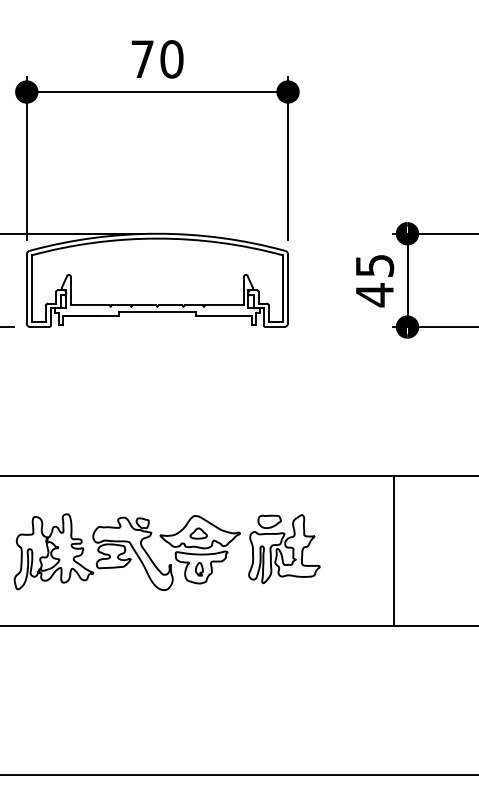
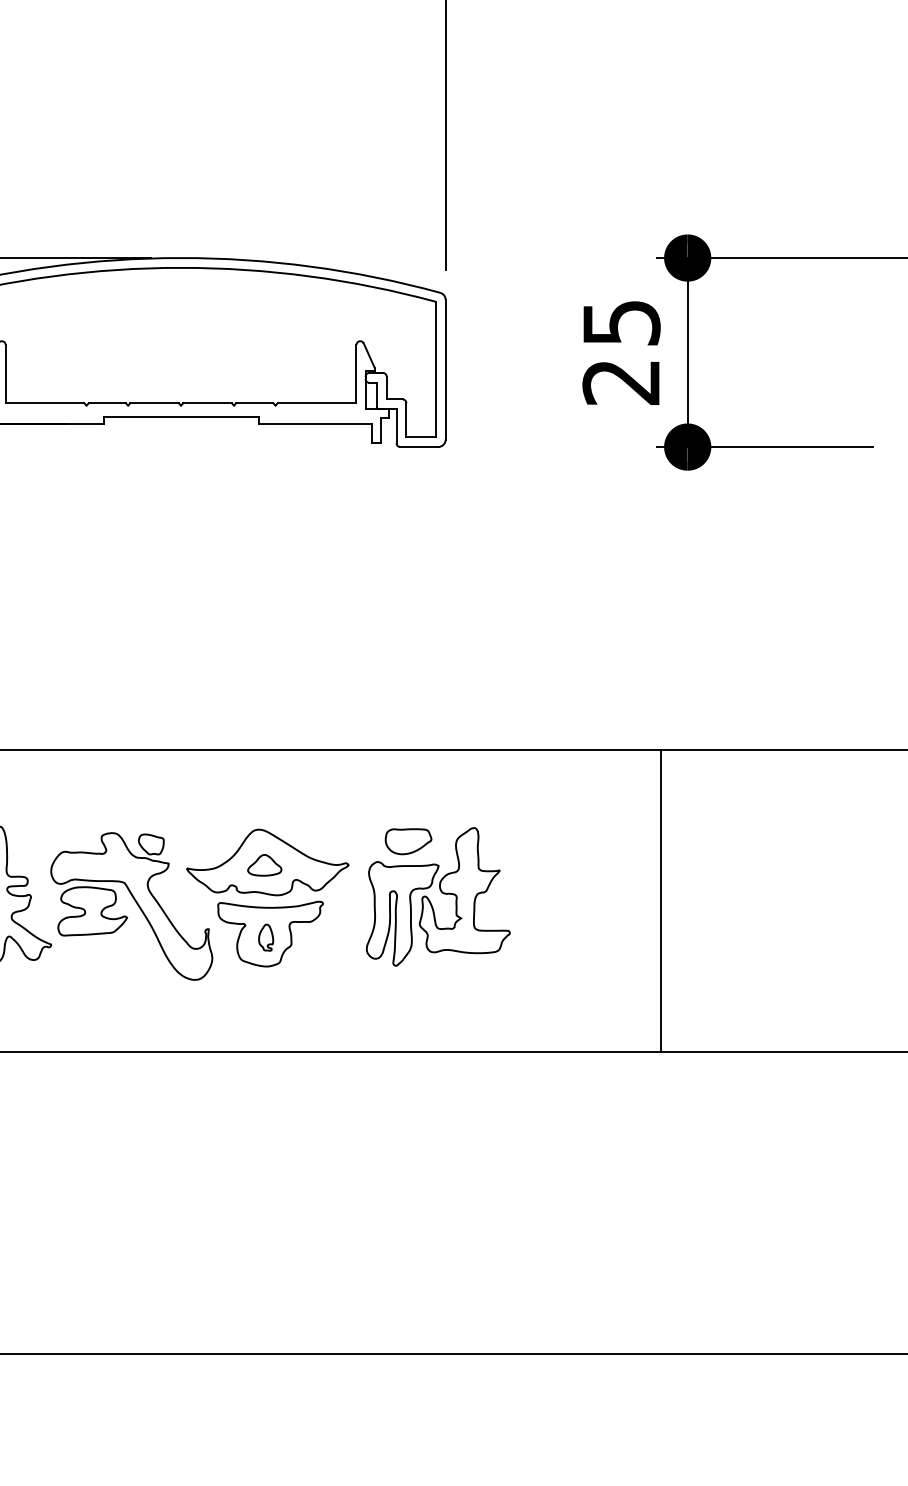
text: (374, 295) -> (620, 383), 45 -> 25

